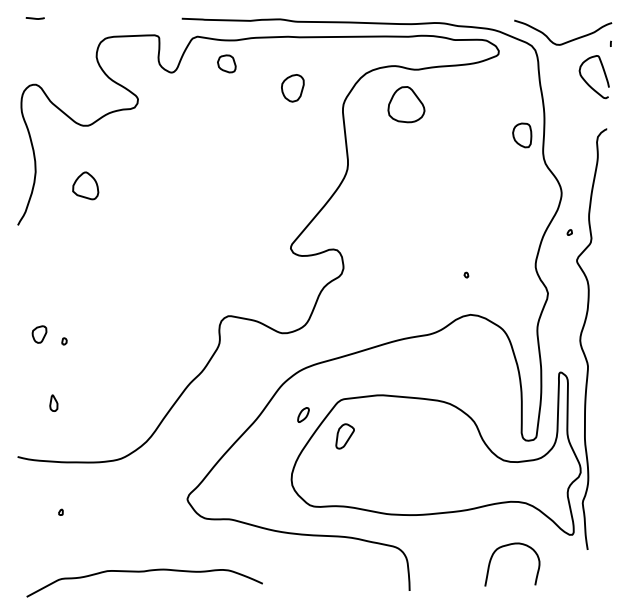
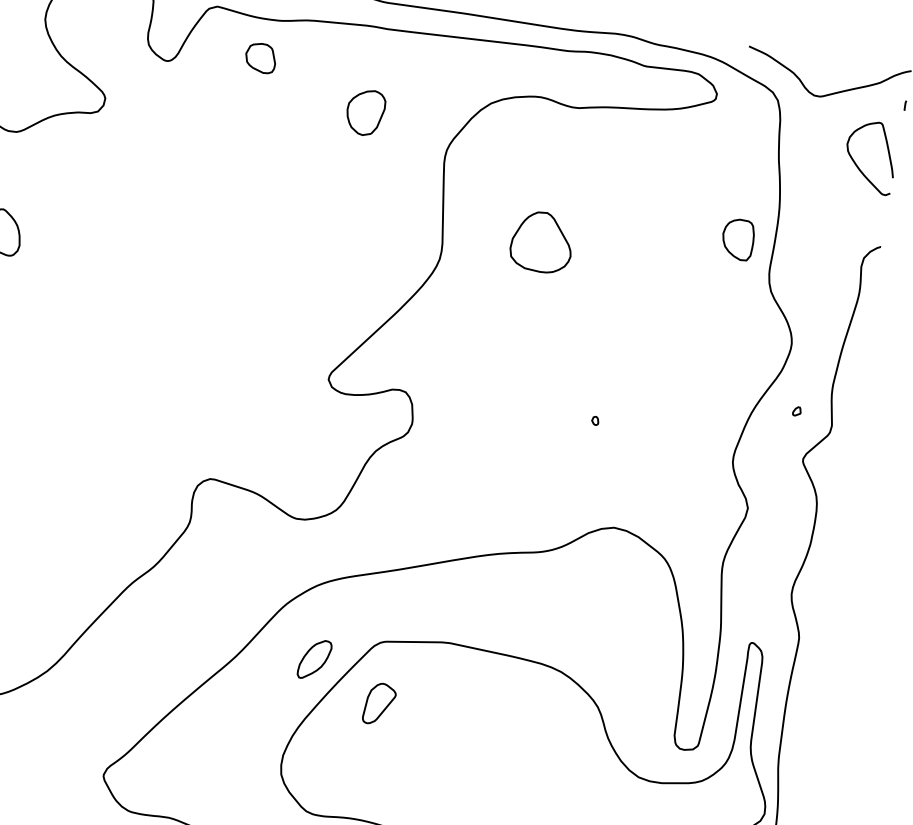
part: (406, 104) -> (541, 241), moved
part: (466, 274) -> (595, 419), moved
part: (303, 414) -> (314, 658), size x1.67

